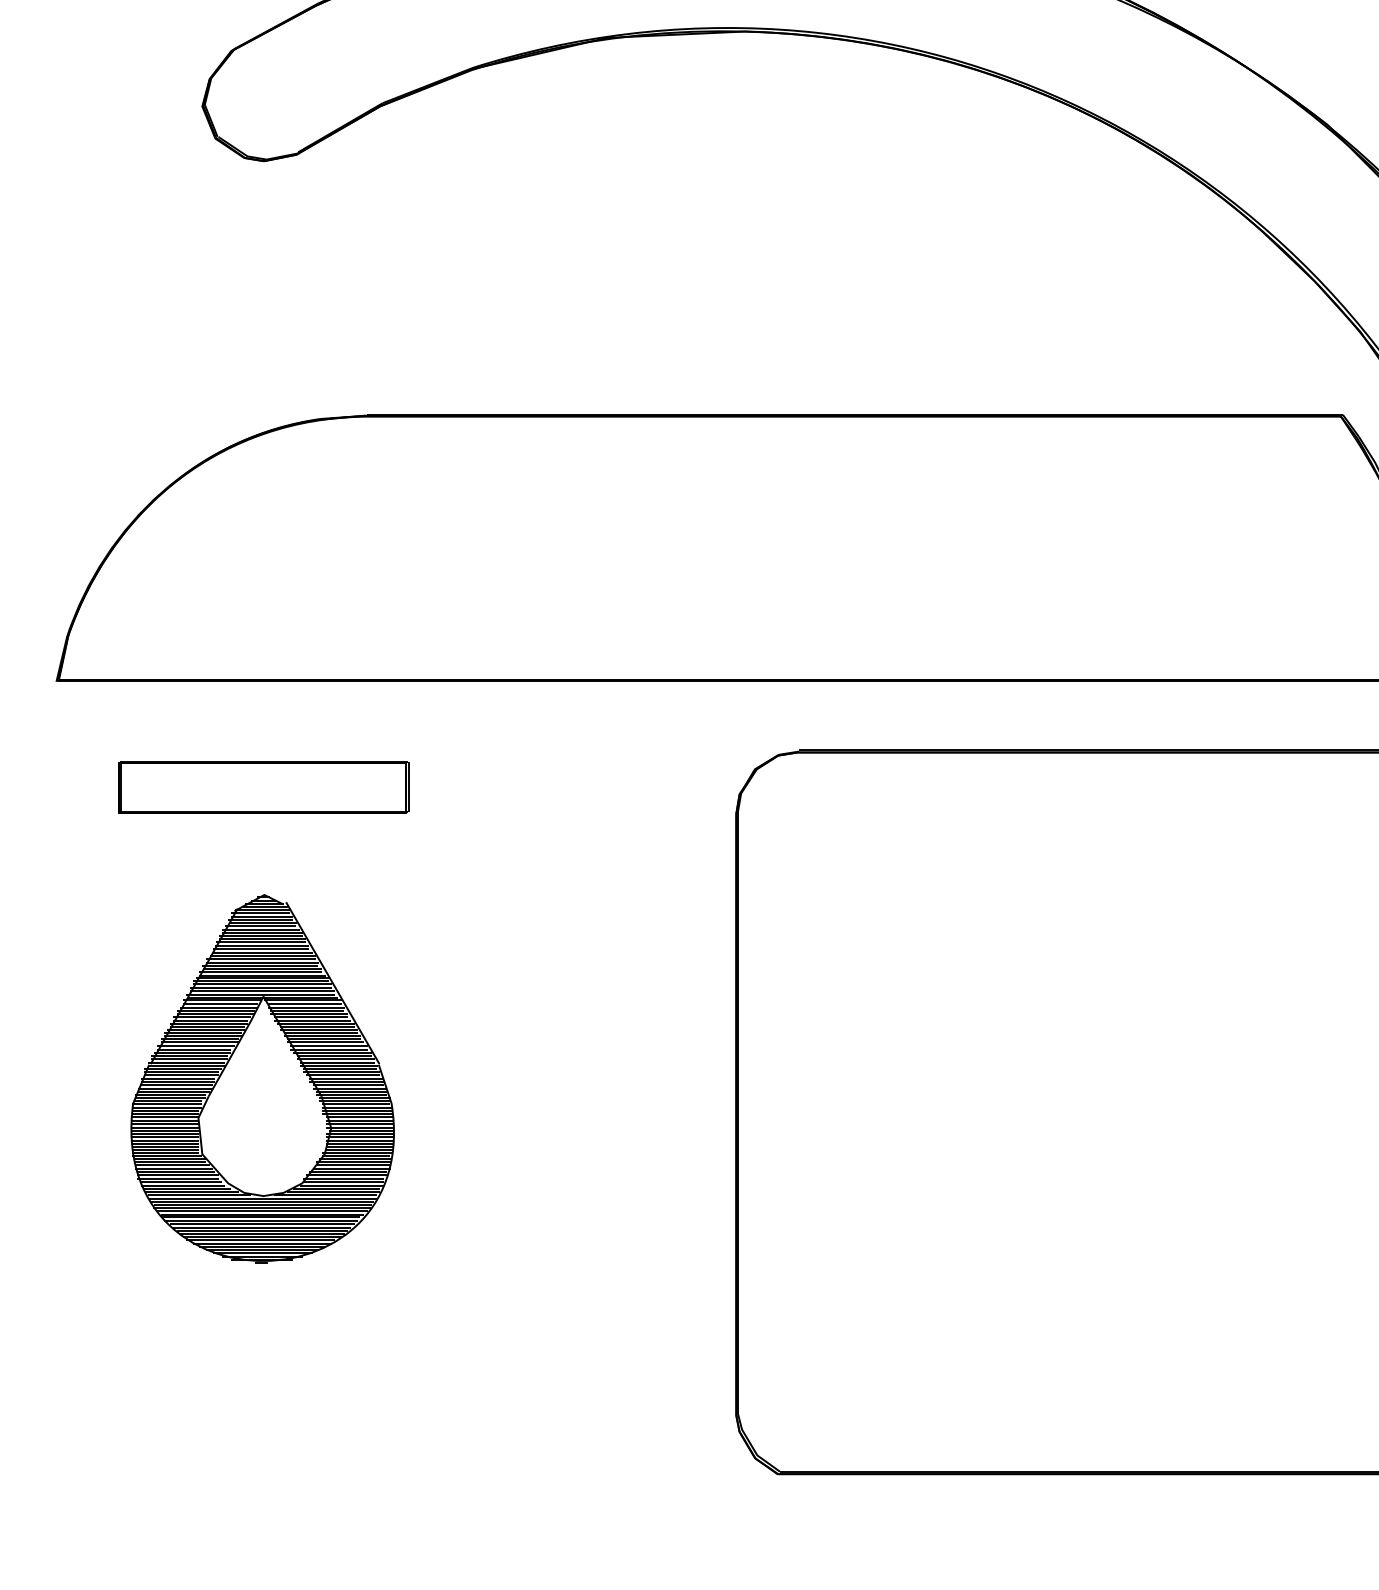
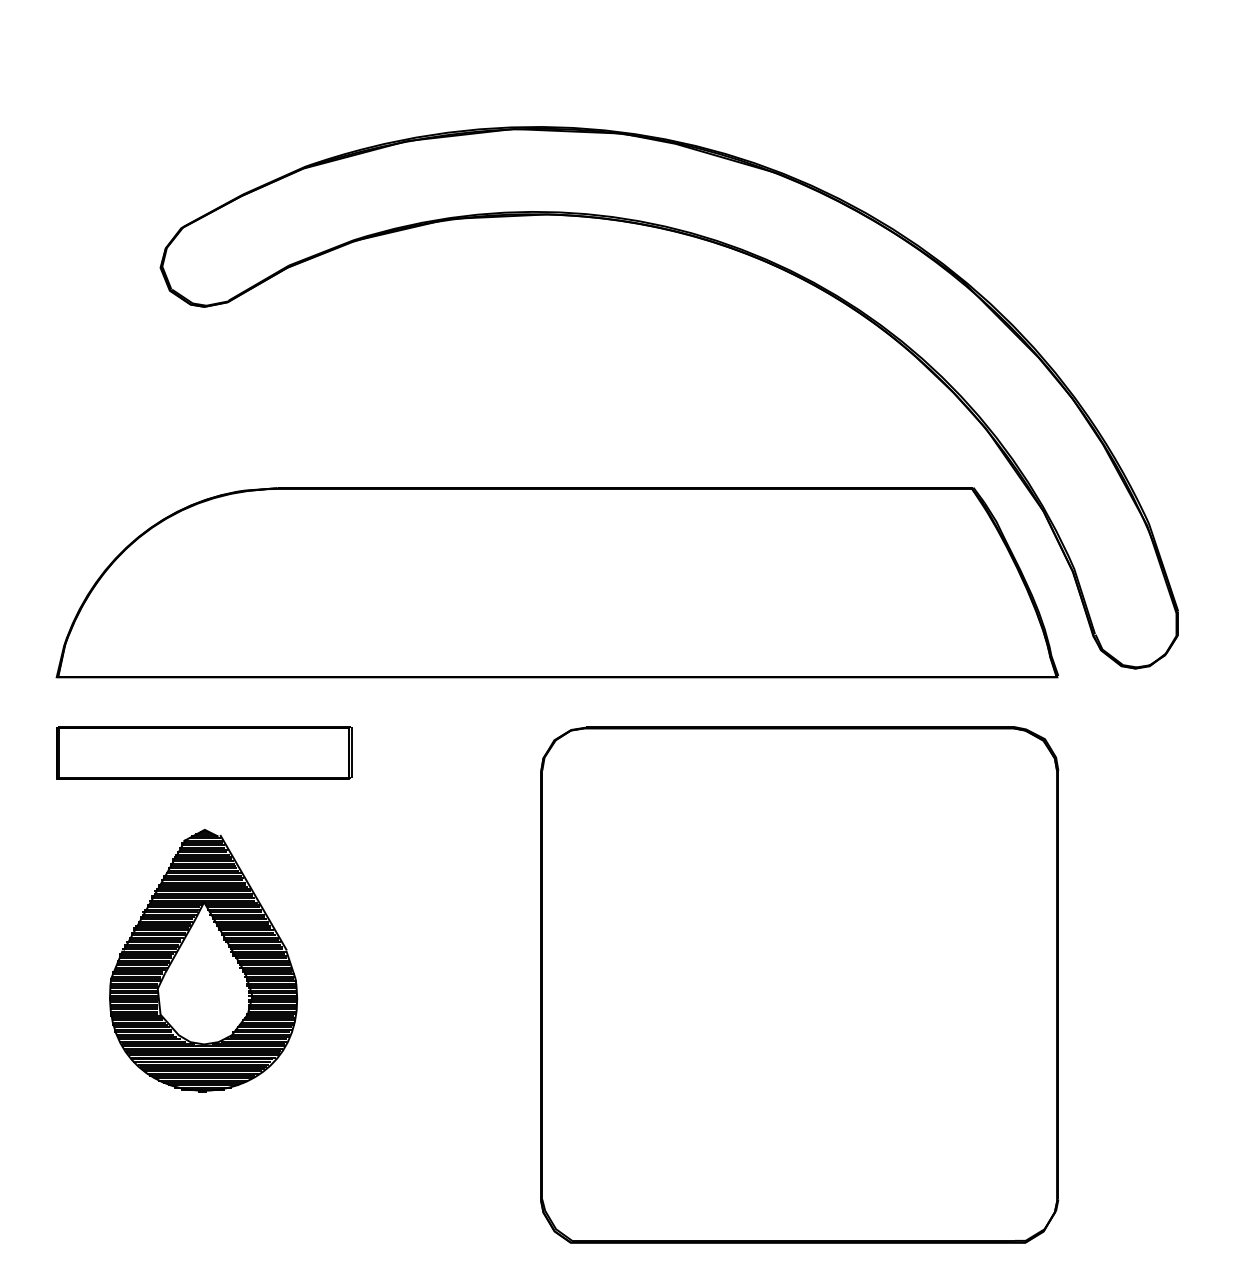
part: (263, 786) -> (204, 752), size x1.43

